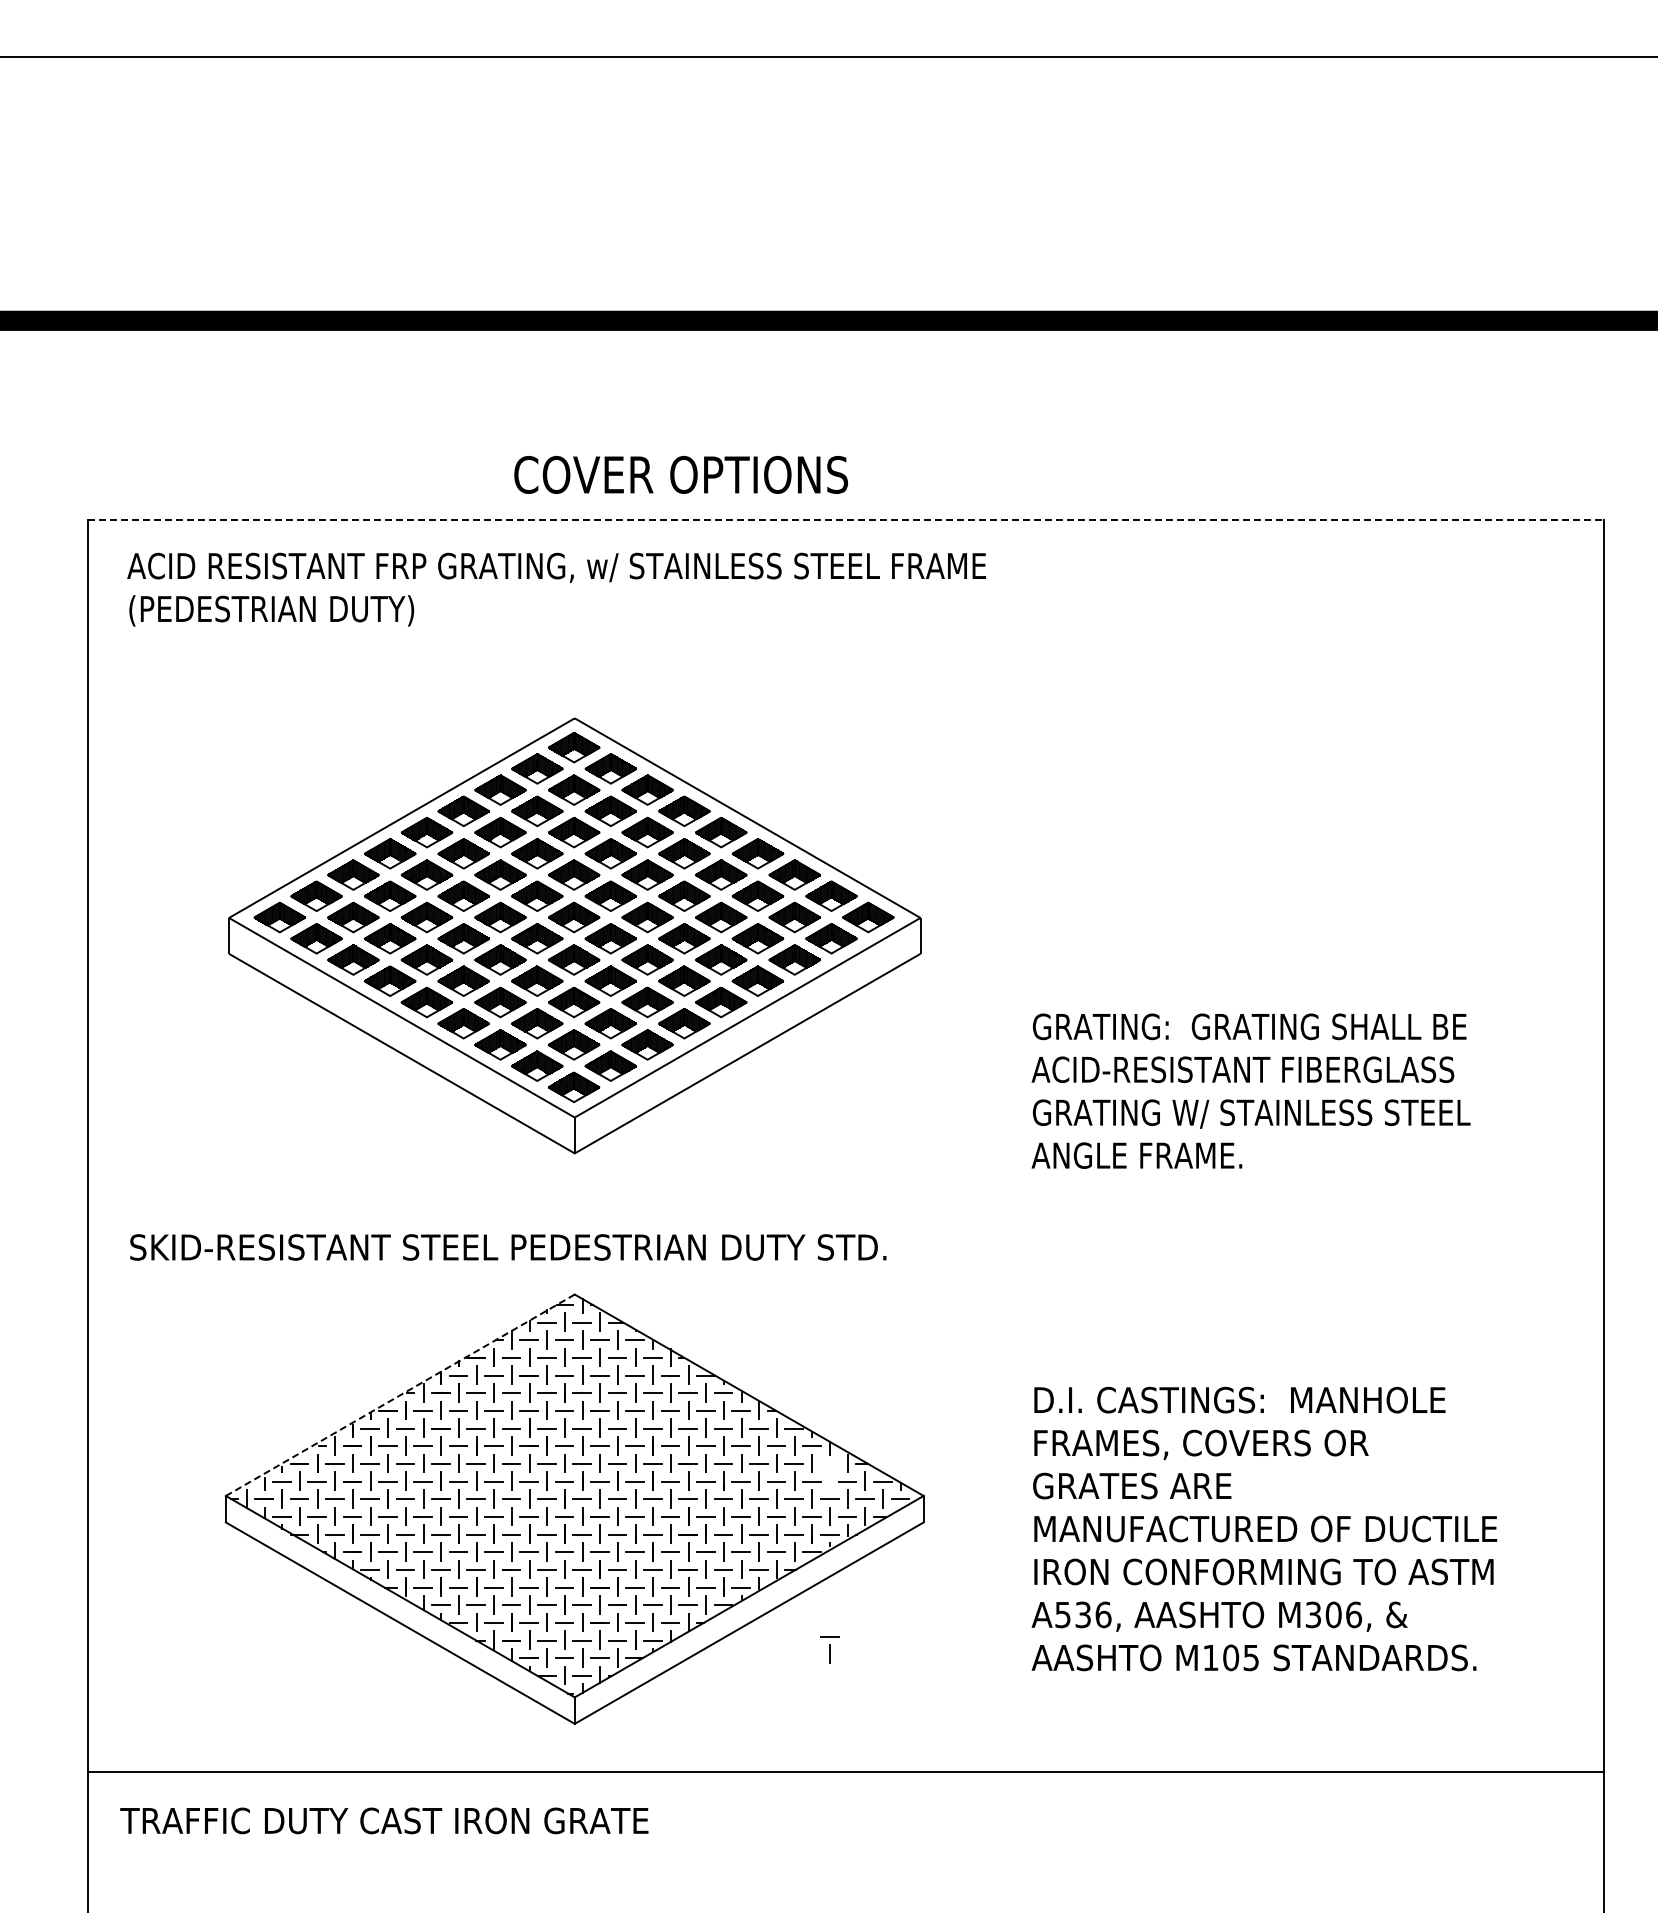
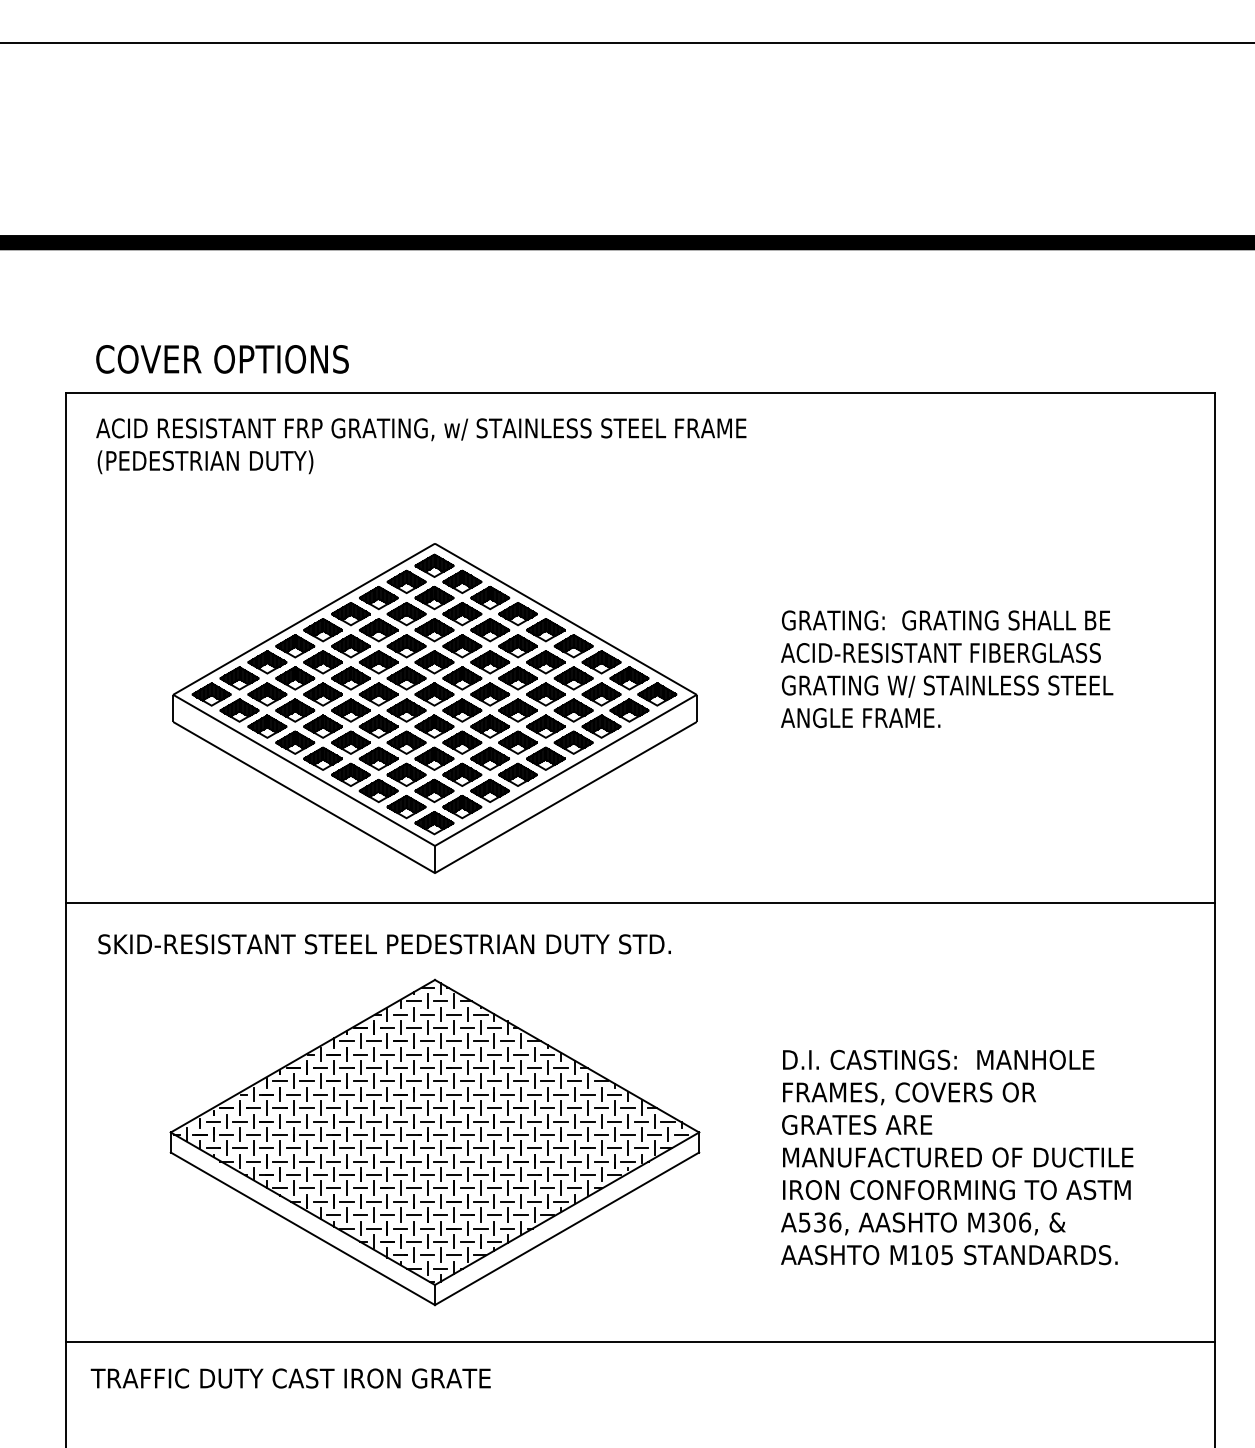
text: (680, 474) -> (222, 359), moved
line: (846, 519) -> (640, 393), dashed -> solid
text: (1250, 1090) -> (946, 668), moved
line: (845, 1192) -> (639, 902), added
line: (399, 1395) -> (302, 1056), dashed -> solid
part: (829, 1649) -> (627, 1117), moved

